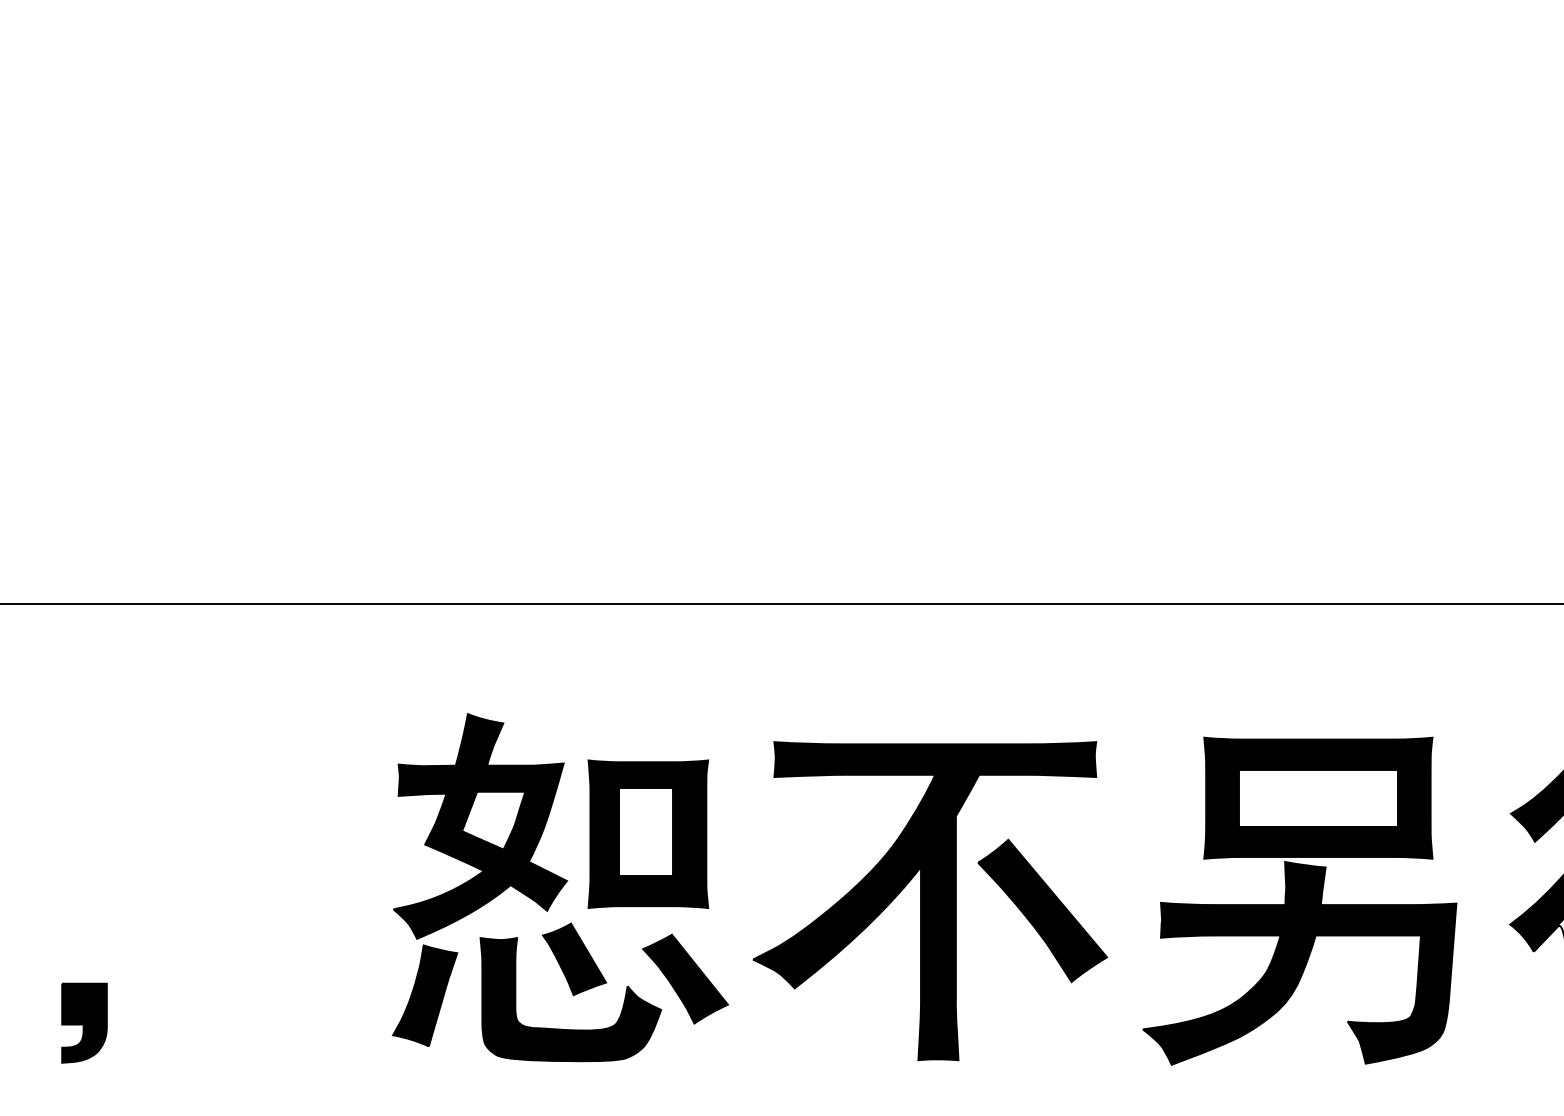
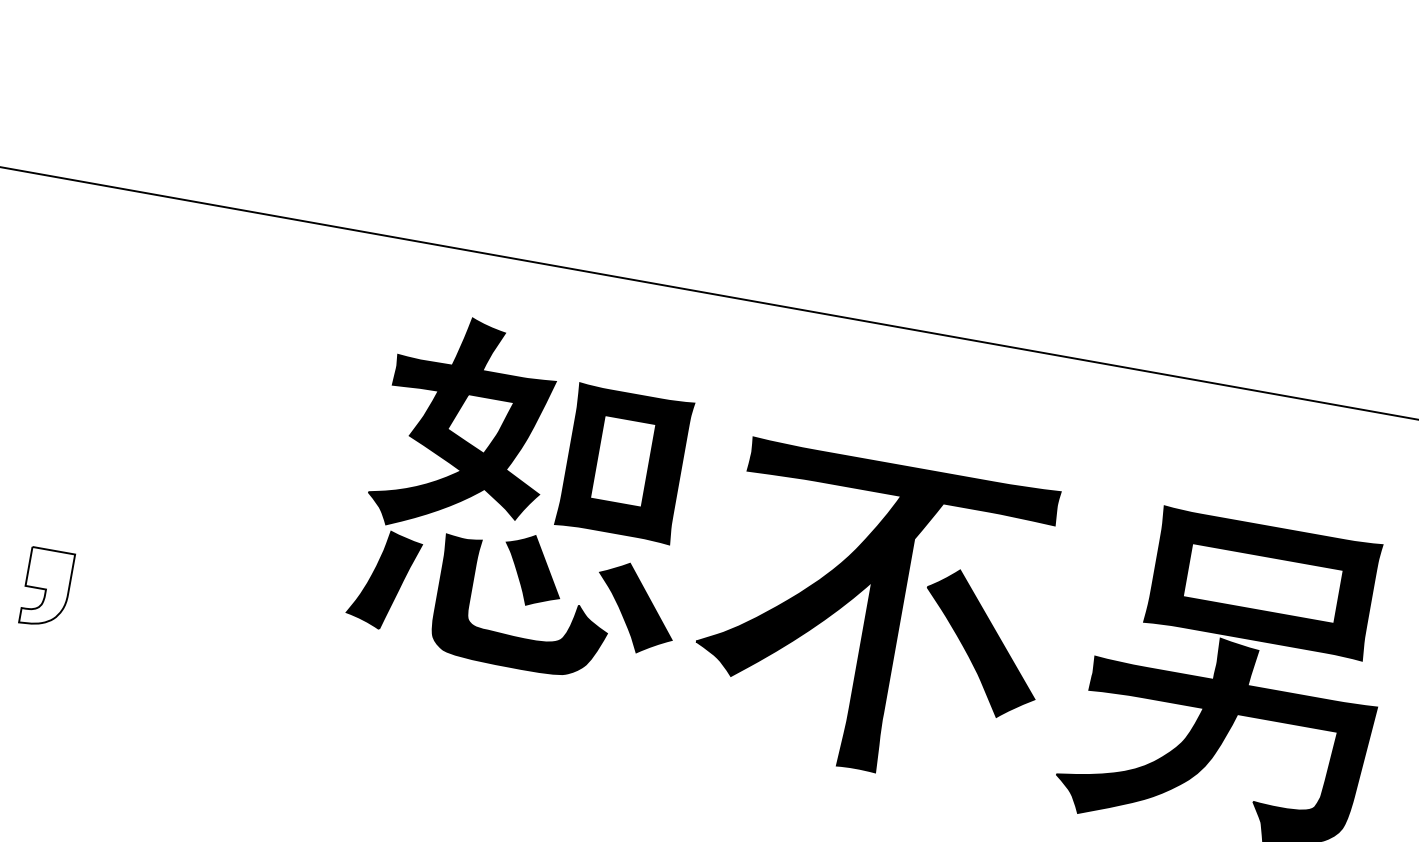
part: (559, 887) -> (530, 499), moved
fill: (84, 1022) -> (47, 587), removed

